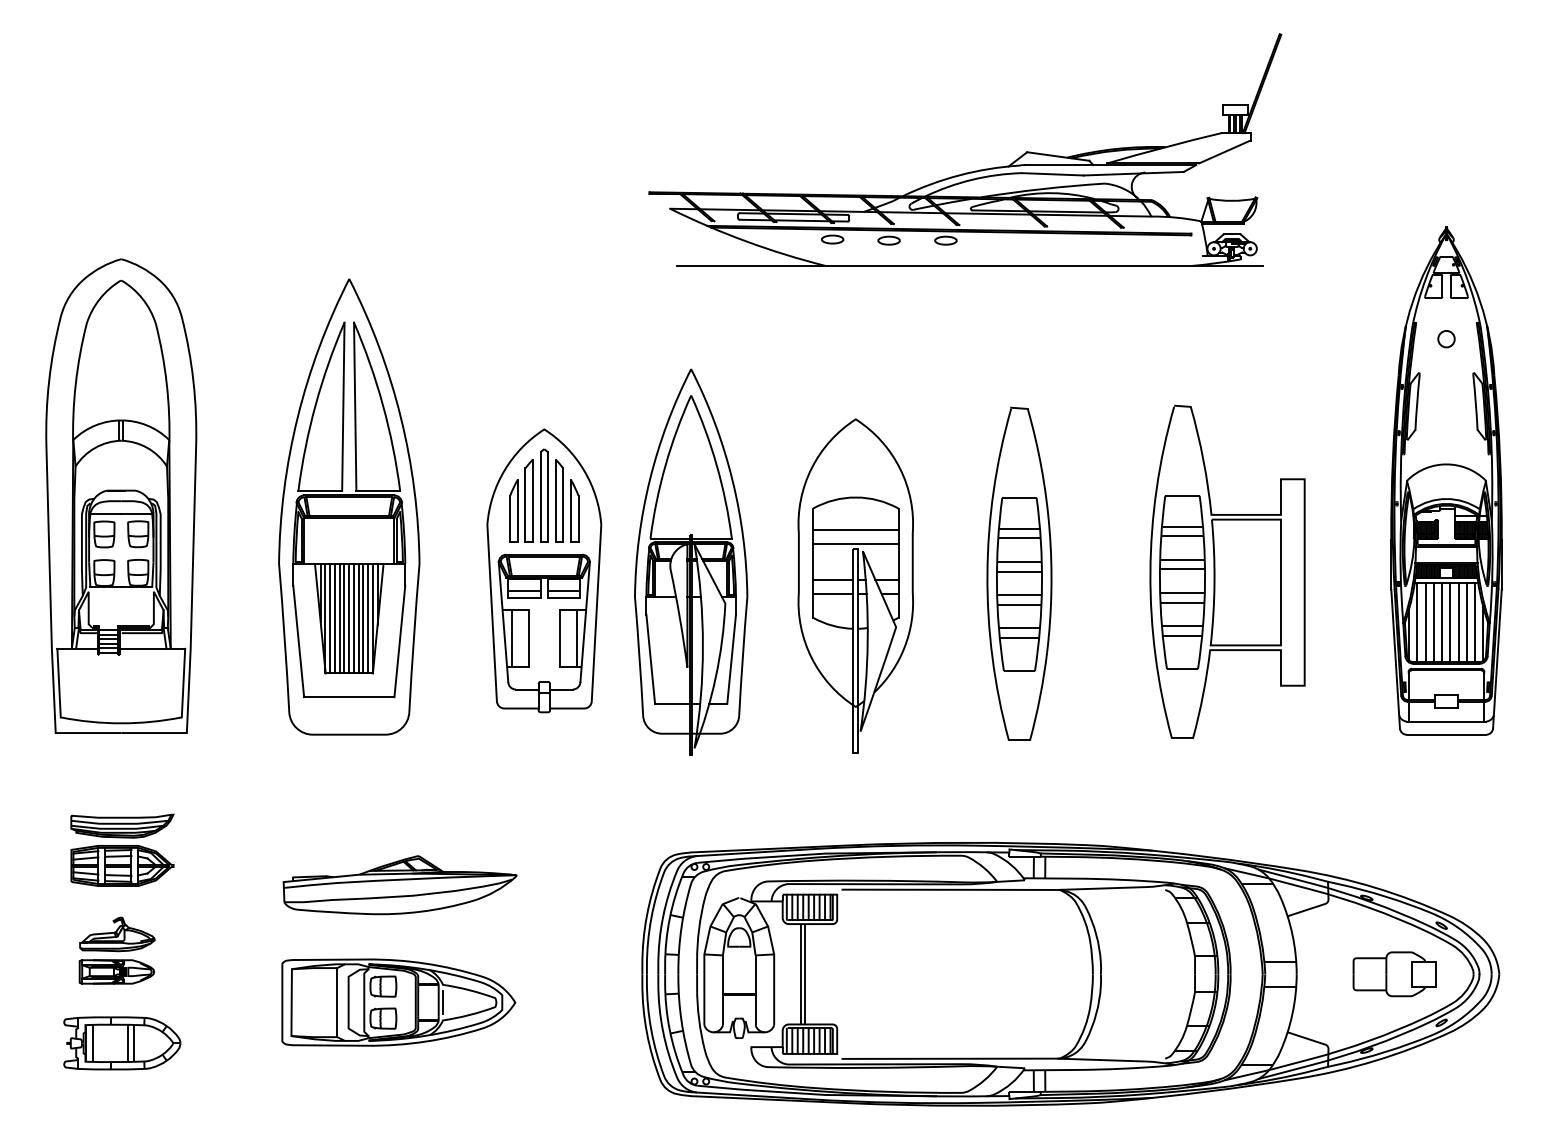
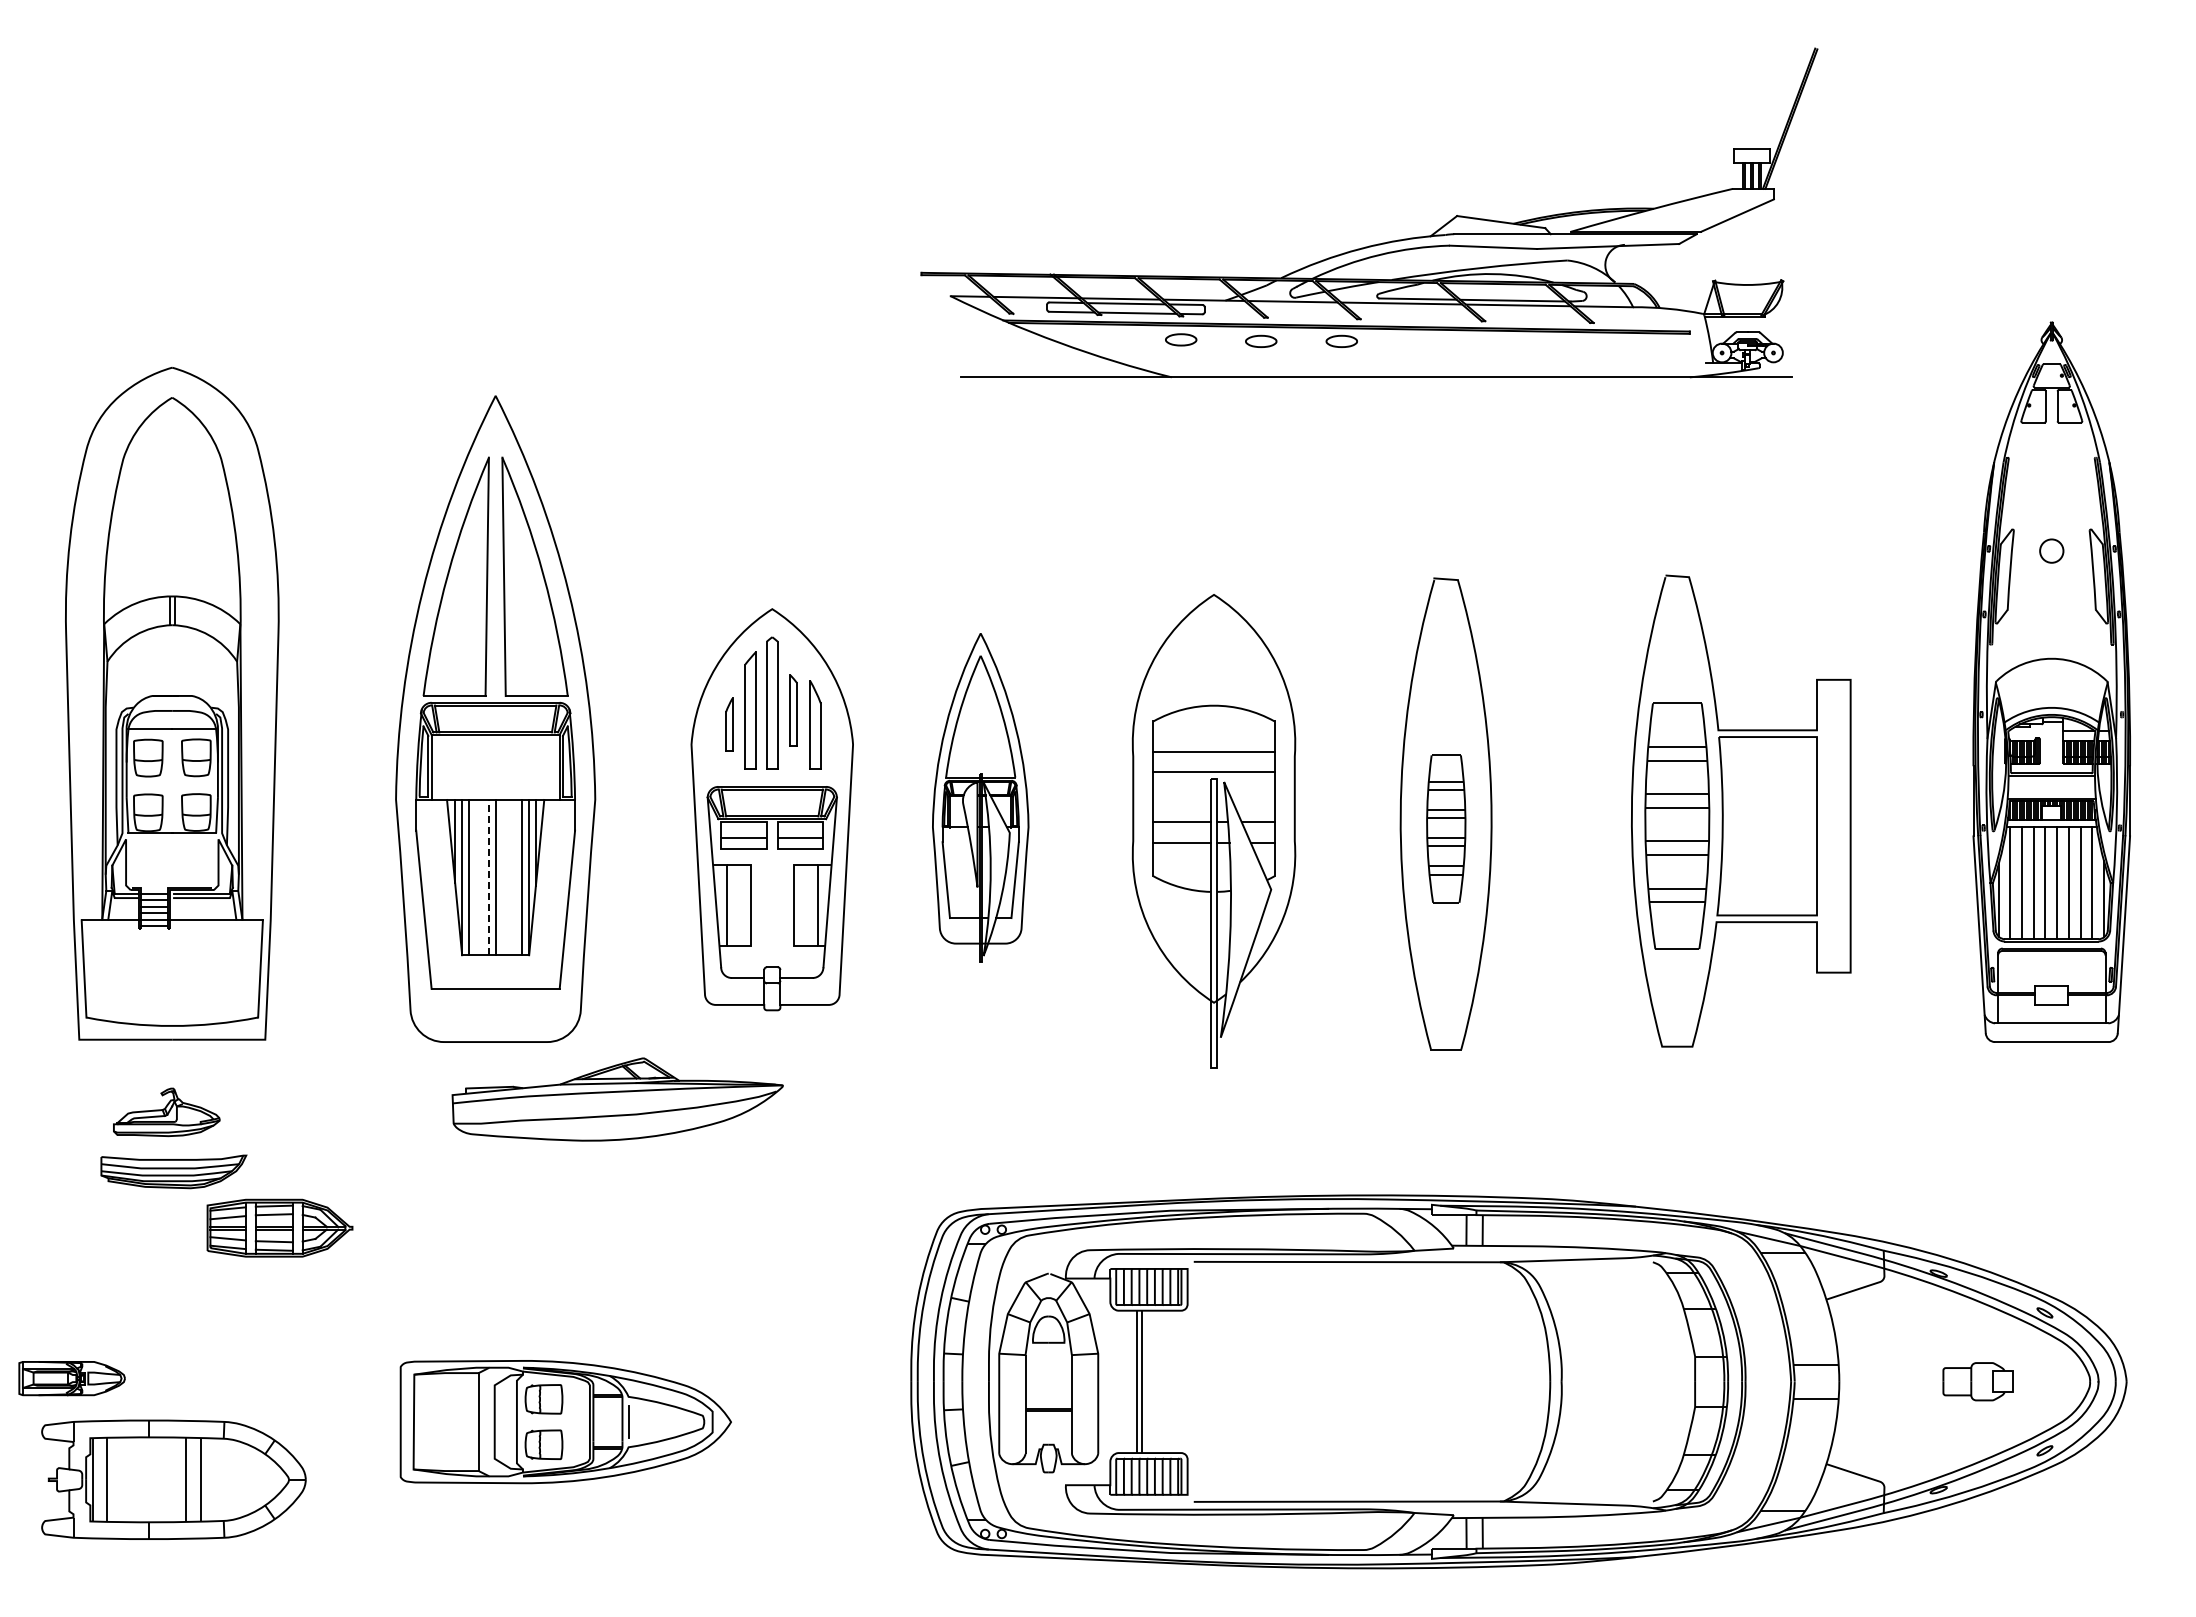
circle: (1446, 338) -> (2051, 550), moved
part: (559, 500) -> (793, 710), size x0.6
part: (514, 510) -> (729, 724), size x0.6
part: (691, 562) -> (980, 797), size x0.6
part: (1019, 584) -> (1446, 828), size x0.6
line: (335, 618) -> (475, 877), removed
line: (340, 618) -> (482, 877), removed
line: (344, 618) -> (488, 877), solid -> dashed
line: (354, 618) -> (502, 877), removed
line: (358, 618) -> (508, 877), removed
line: (363, 618) -> (515, 877), removed
part: (122, 865) -> (279, 1227), moved
part: (399, 885) -> (617, 1099), moved
part: (117, 934) -> (166, 1112), moved
part: (116, 971) -> (71, 1378), moved
part: (1394, 974) -> (1978, 1381), size x0.6
part: (122, 1043) -> (173, 1479), size x1.6

